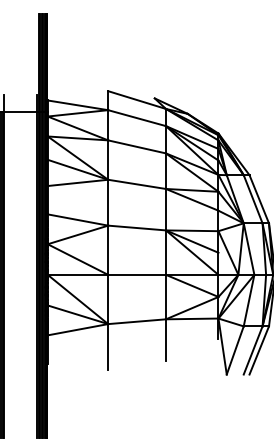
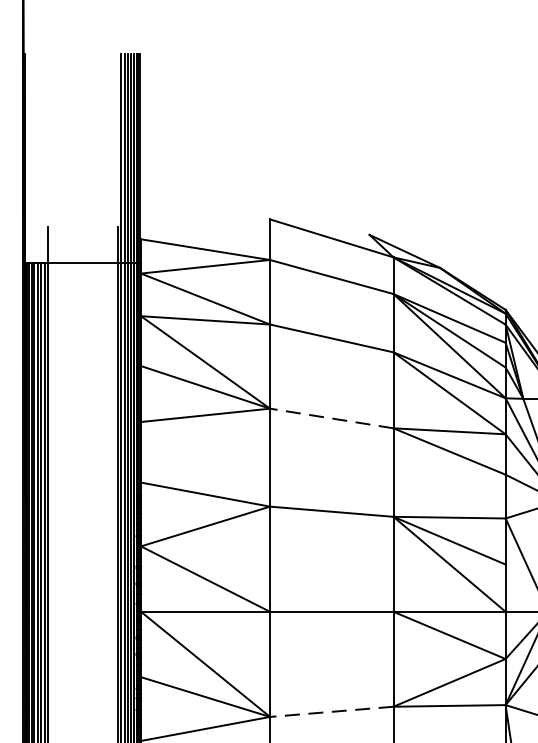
line: (136, 184) -> (330, 418), solid -> dashed
line: (137, 321) -> (332, 711), solid -> dashed

